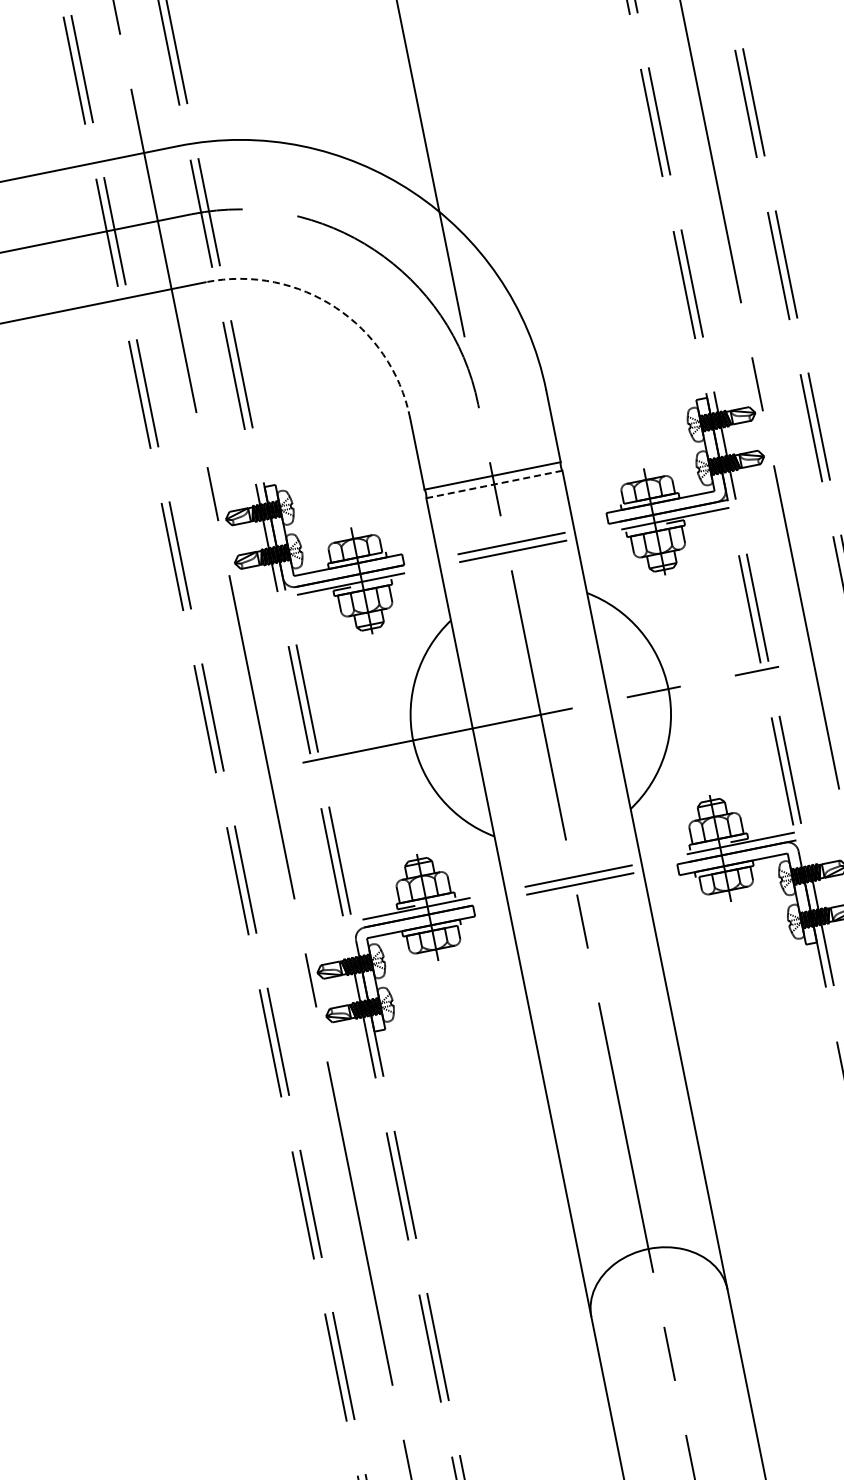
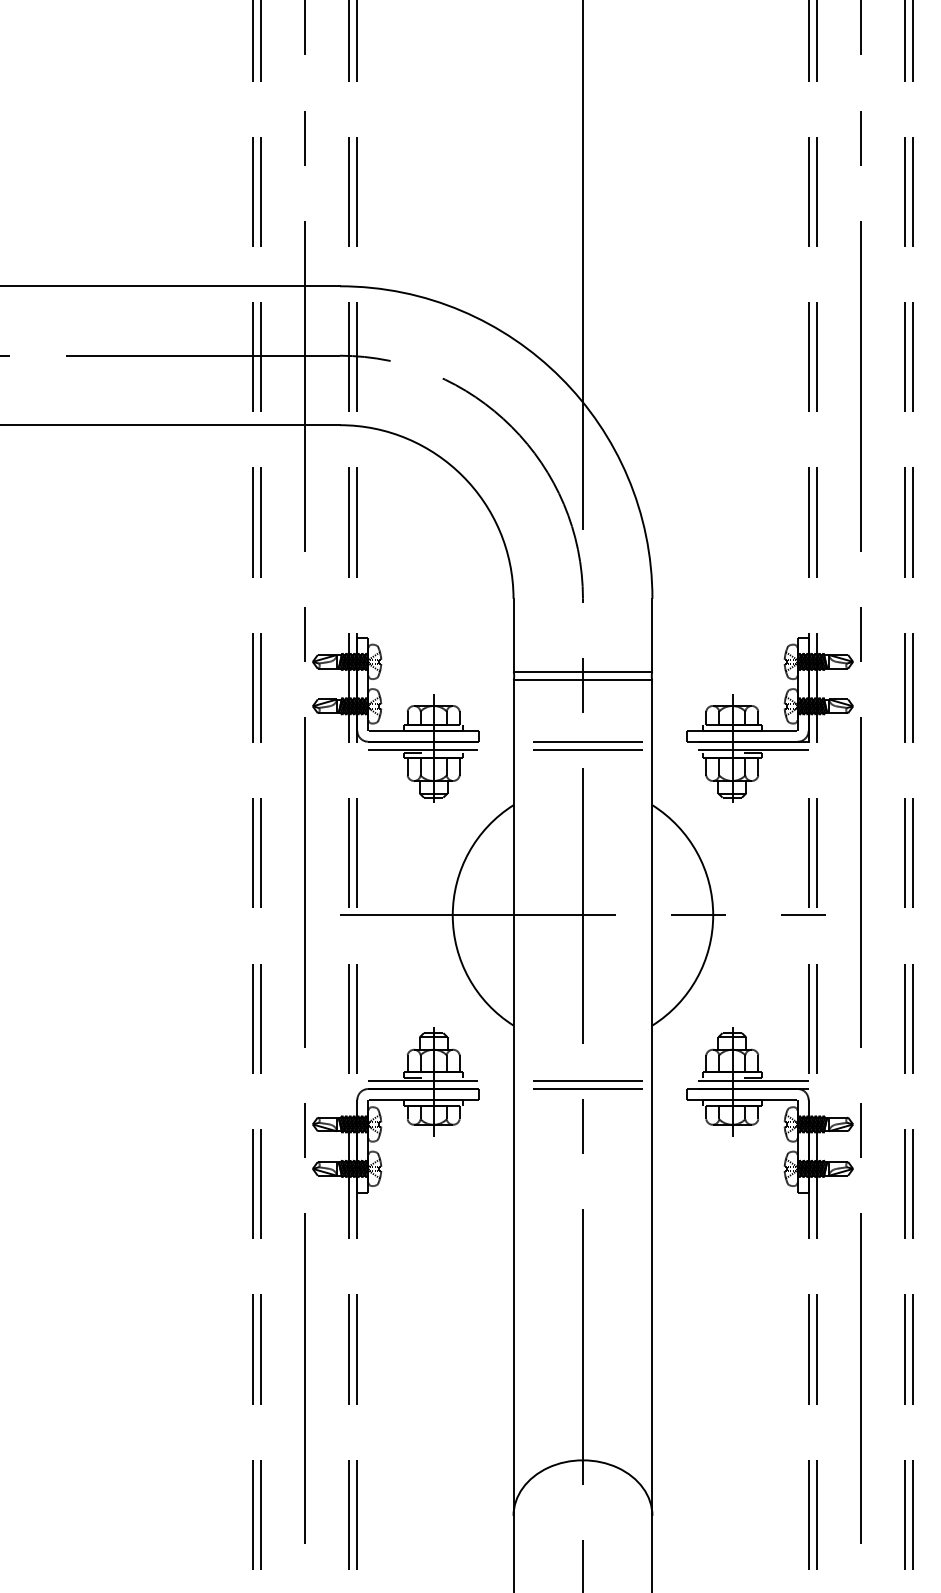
arc: (335, 308) -> (462, 476), dashed -> solid
line: (493, 484) -> (582, 680), dashed -> solid

